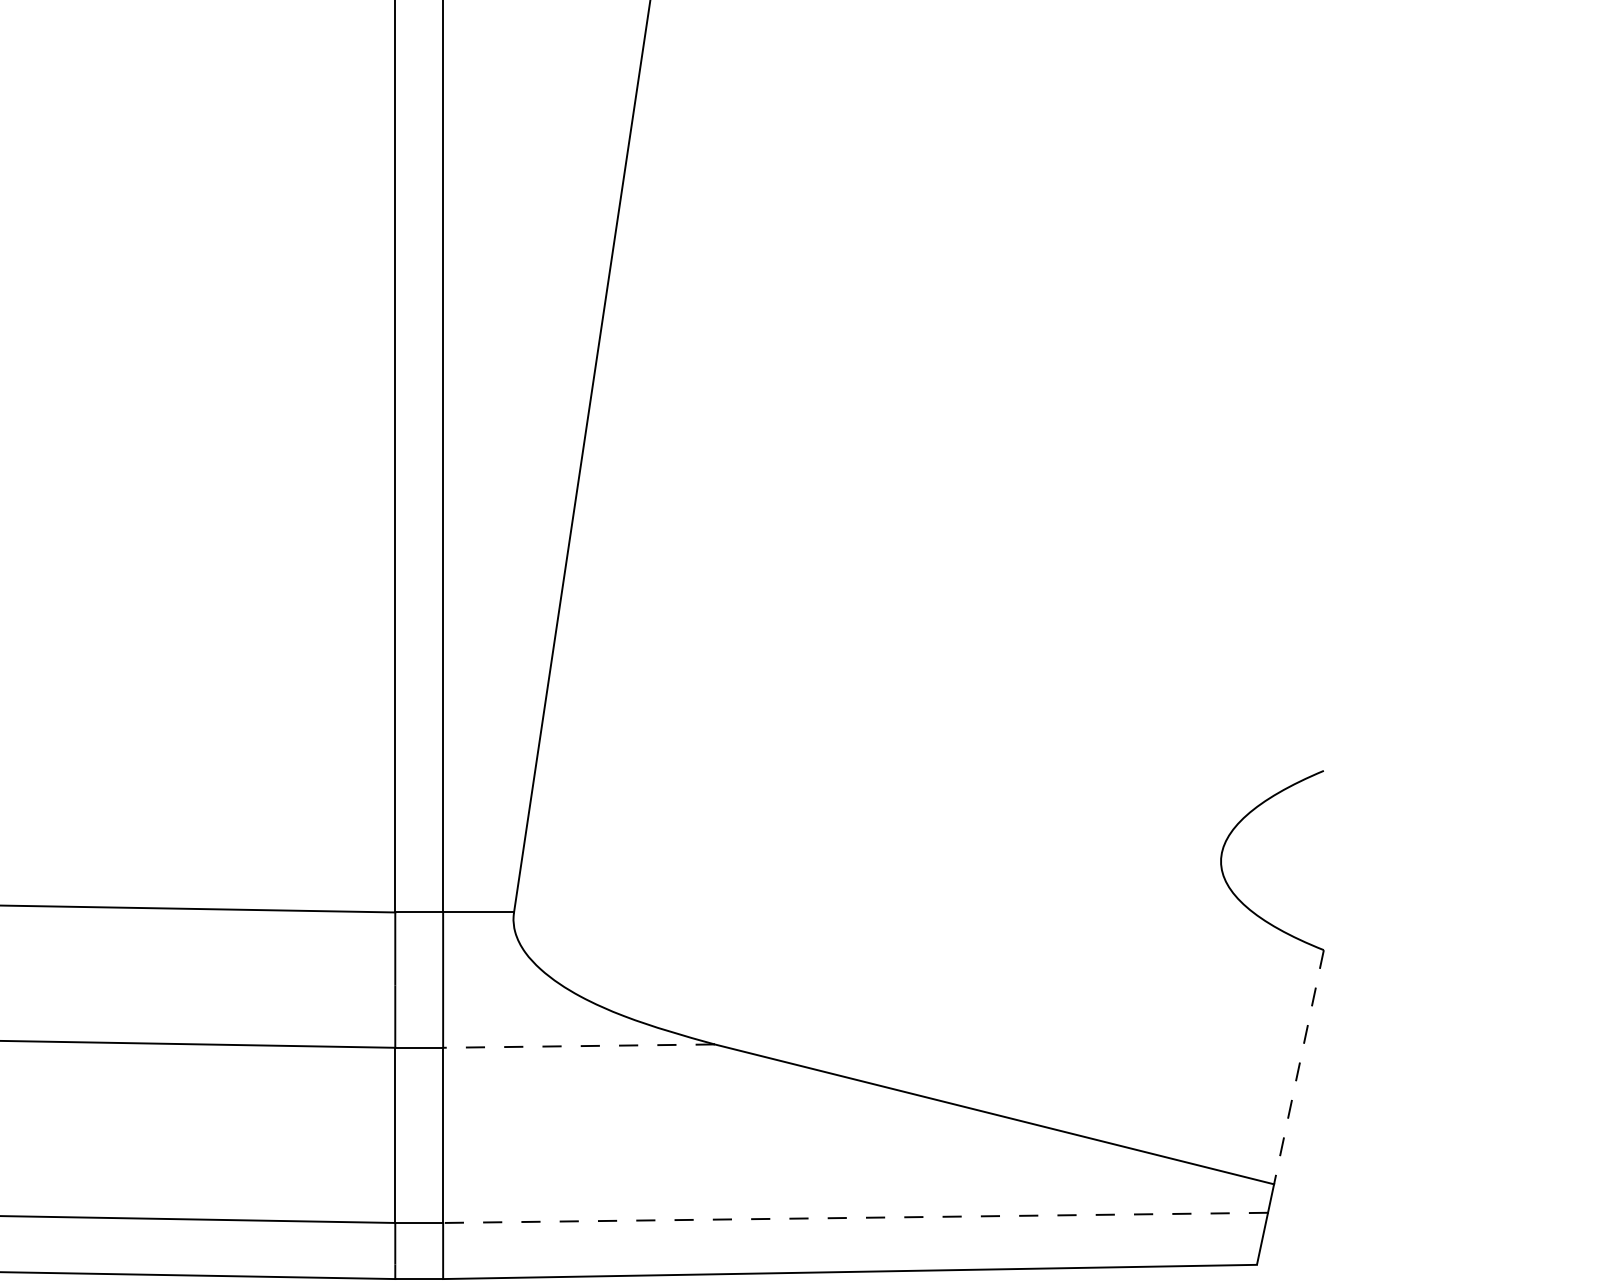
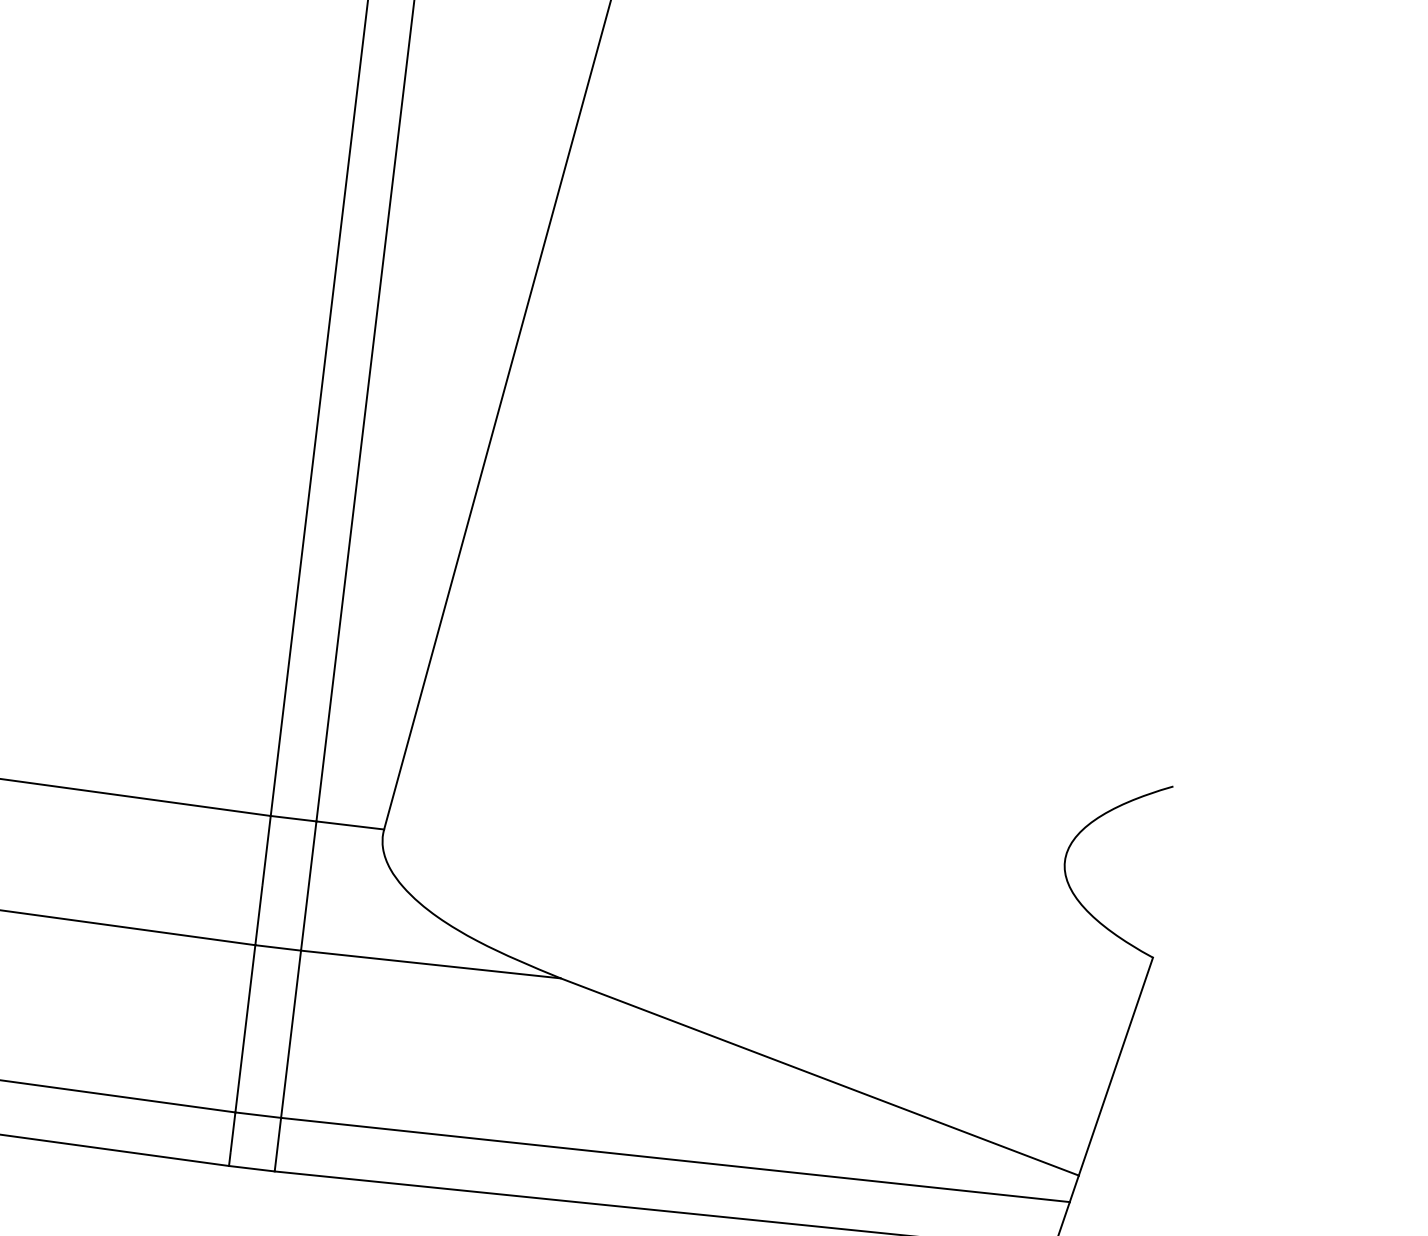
line: (578, 1046) -> (430, 964), dashed -> solid
line: (1298, 1067) -> (1115, 1066), dashed -> solid
line: (855, 1217) -> (675, 1159), dashed -> solid

